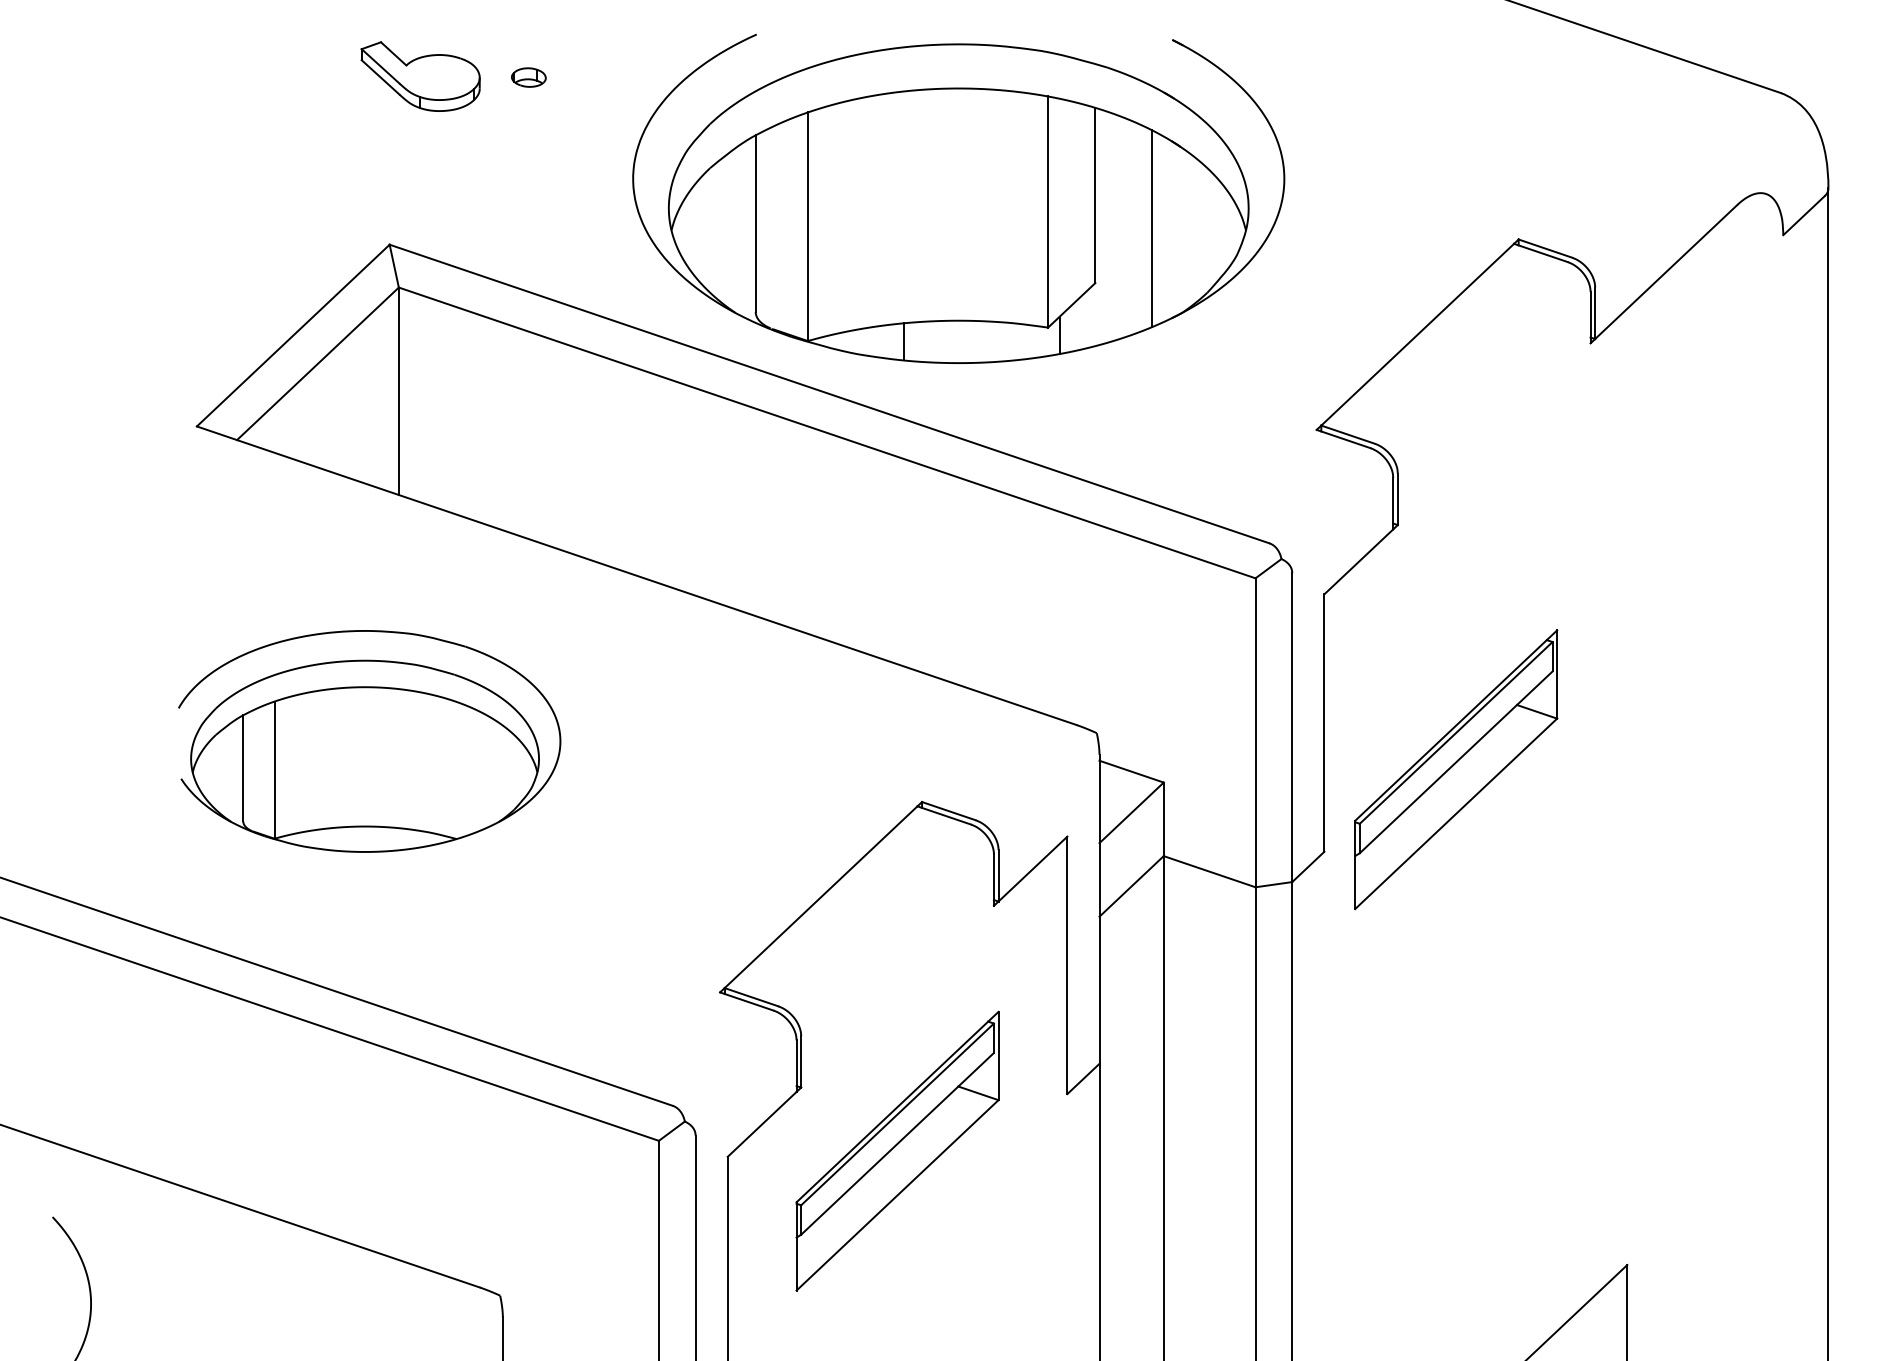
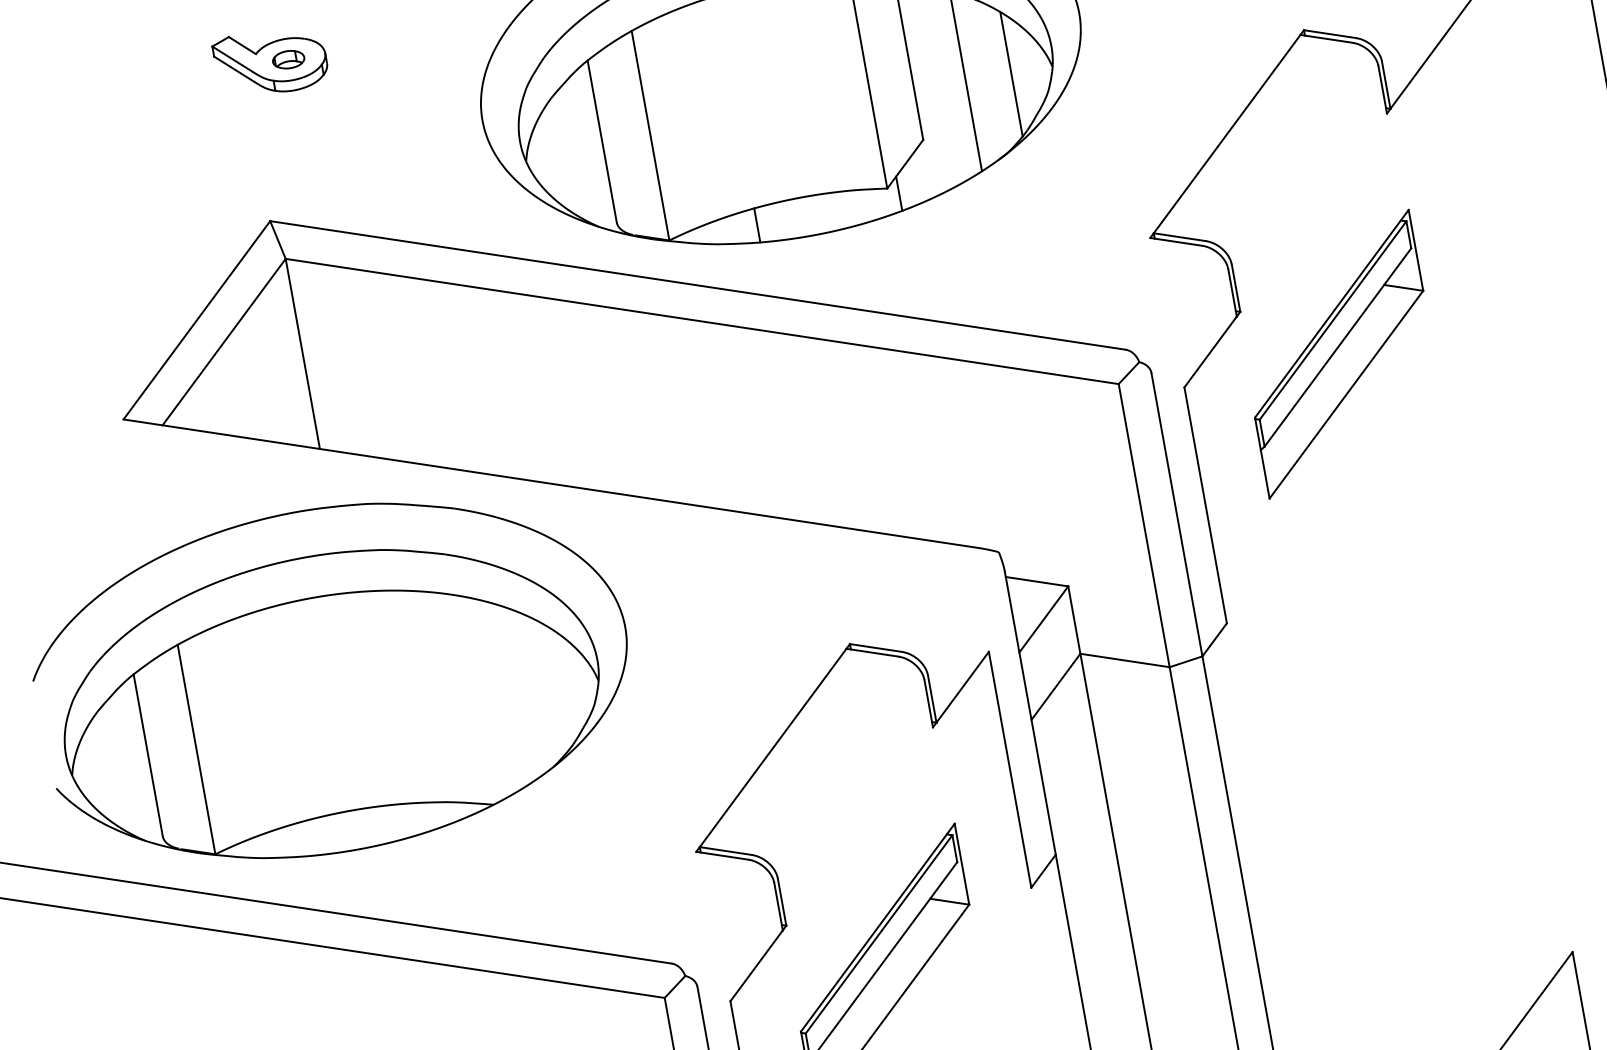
part: (528, 77) -> (288, 59), moved
line: (1201, 230) -> (1011, 74), added
part: (369, 741) -> (333, 679), size x1.67
part: (1456, 769) -> (1339, 354), moved

